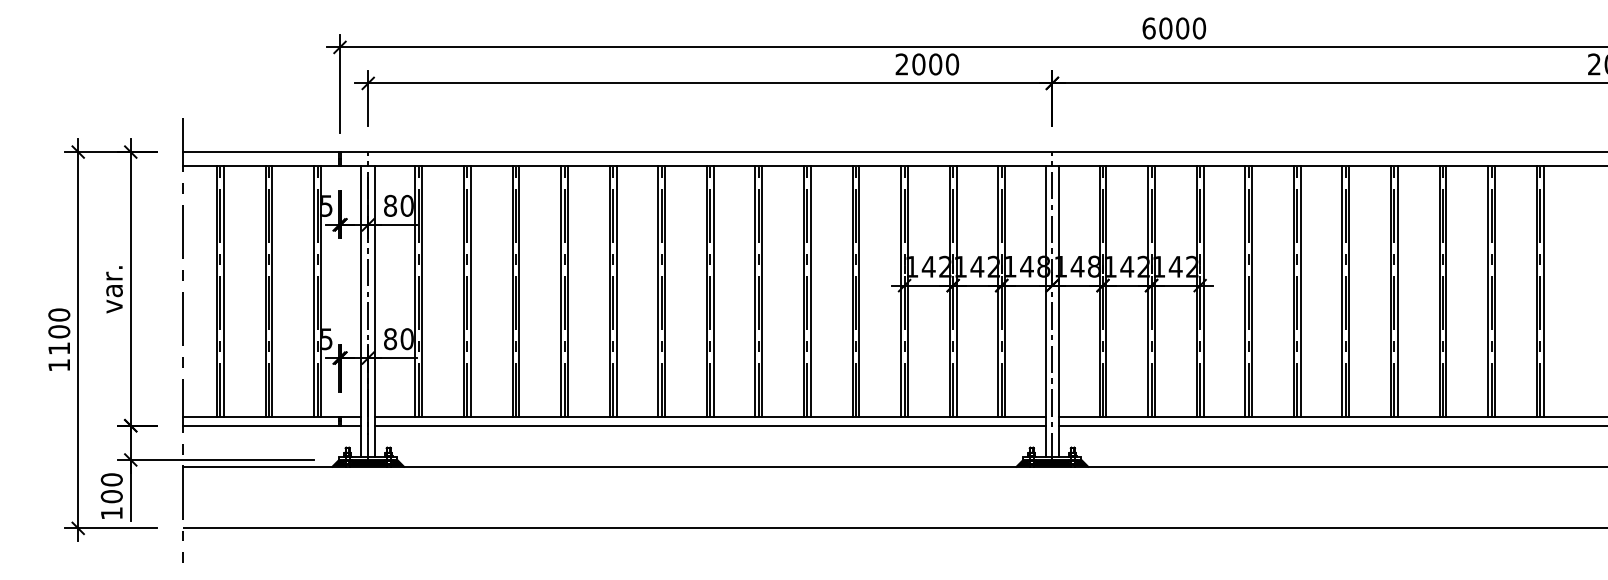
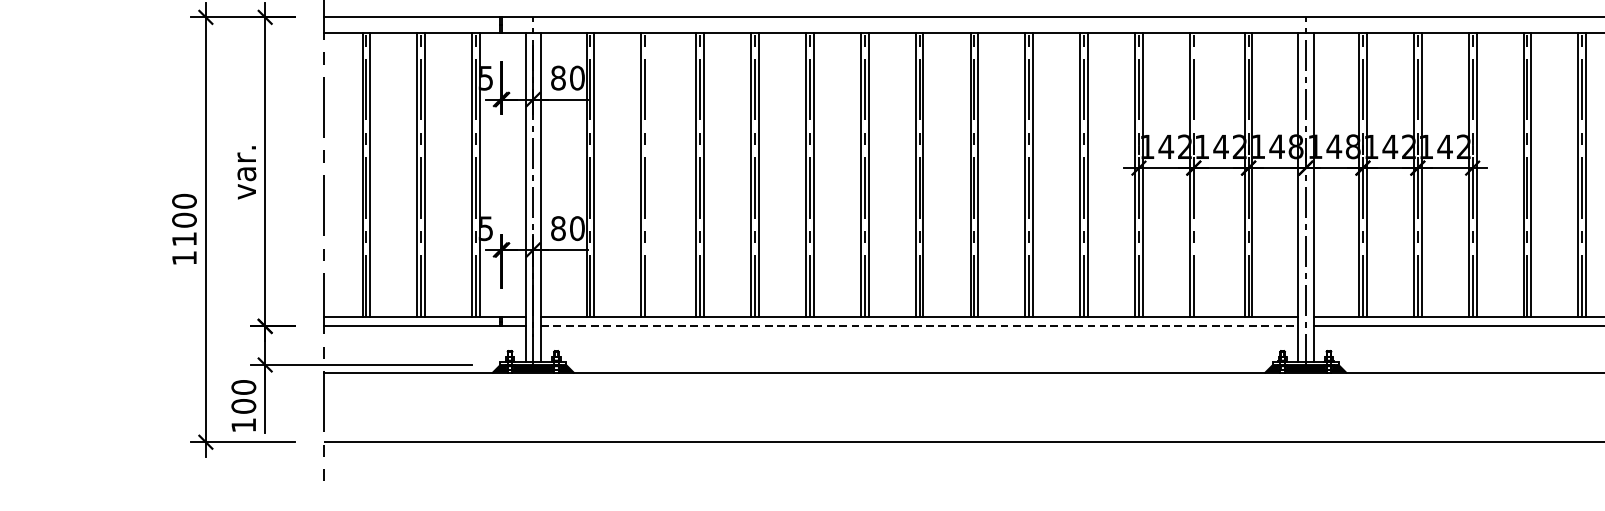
line: (470, 291) -> (648, 174), removed
line: (956, 291) -> (1197, 174), removed
line: (710, 425) -> (919, 326), solid -> dashed

